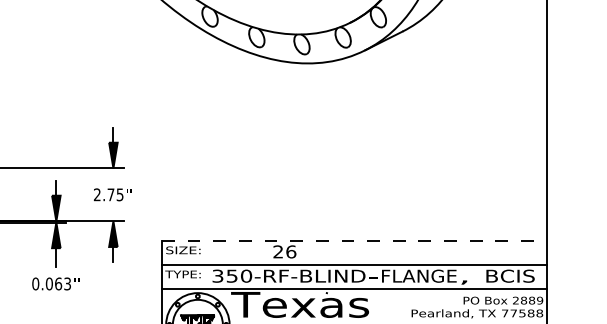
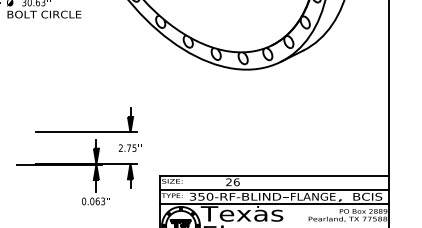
line: (354, 240) -> (274, 175), dashed -> solid

